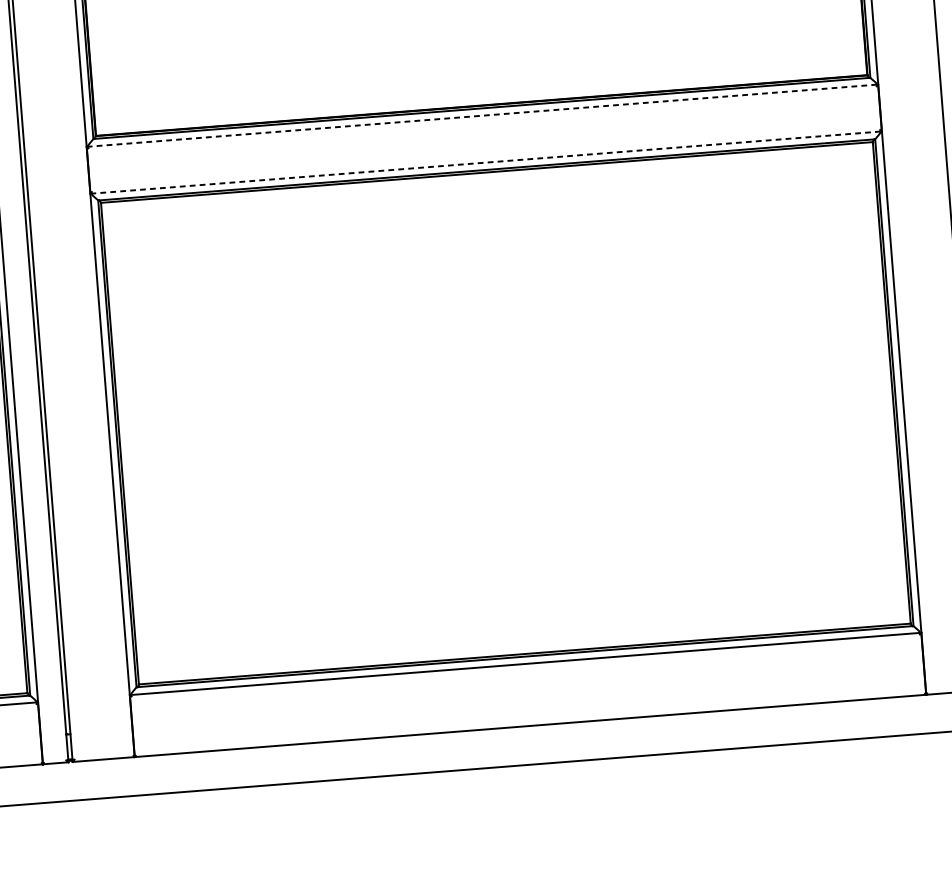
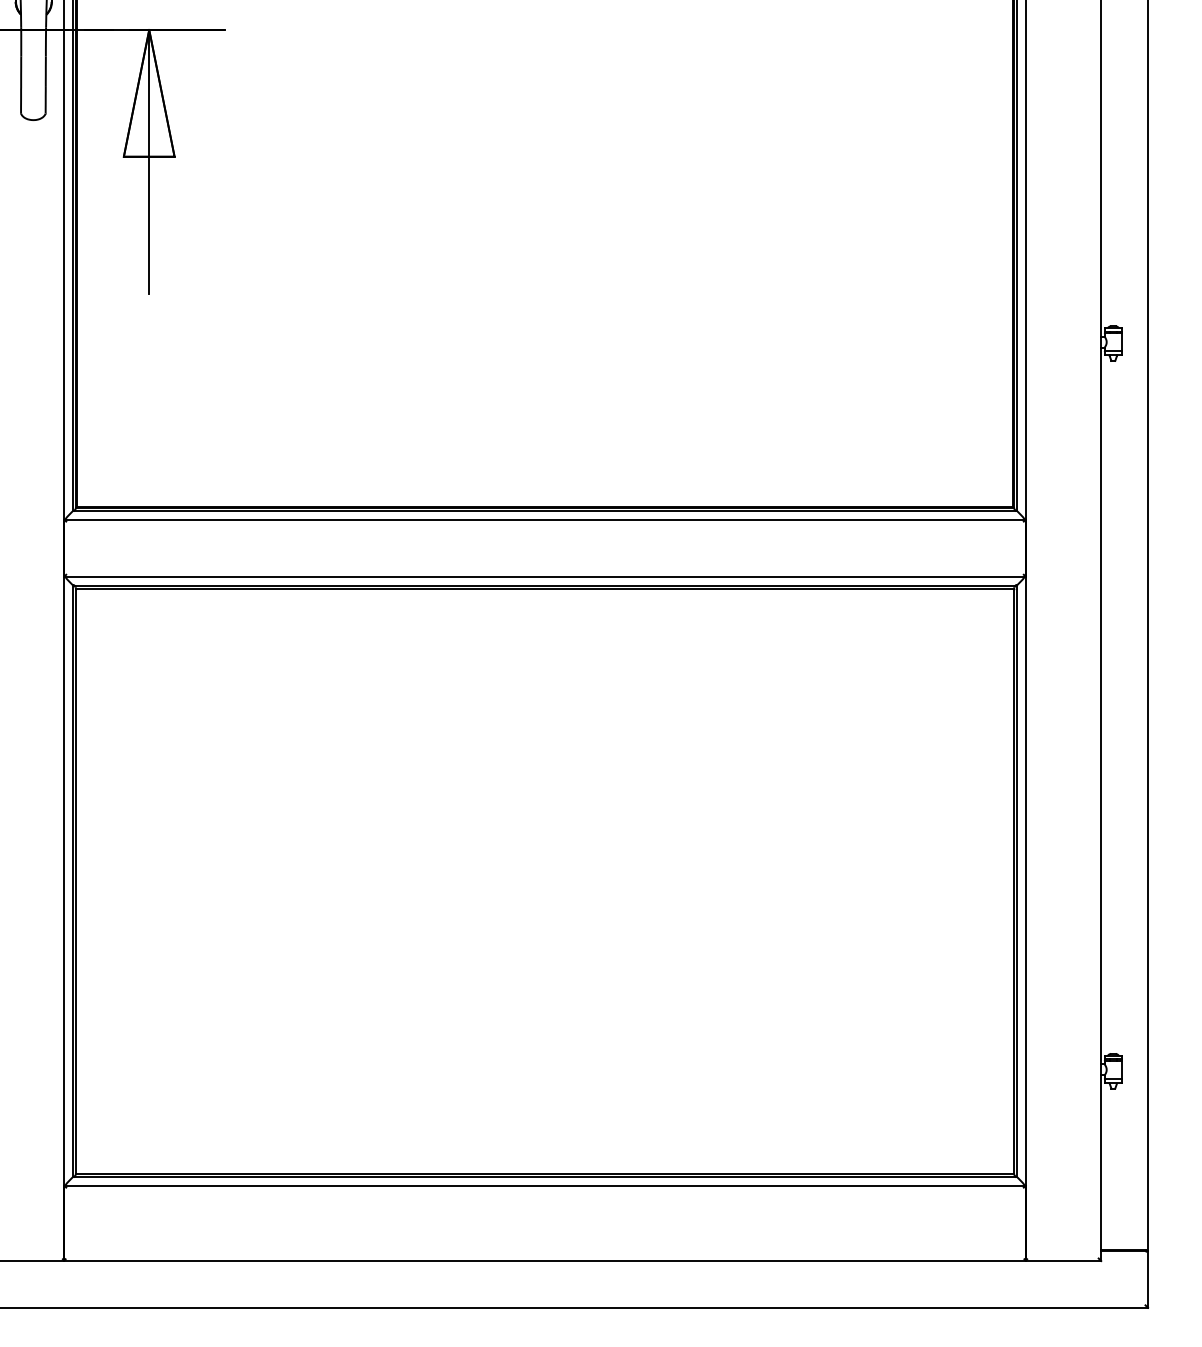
line: (482, 115) -> (545, 519), dashed -> solid
line: (486, 162) -> (545, 576), dashed -> solid

